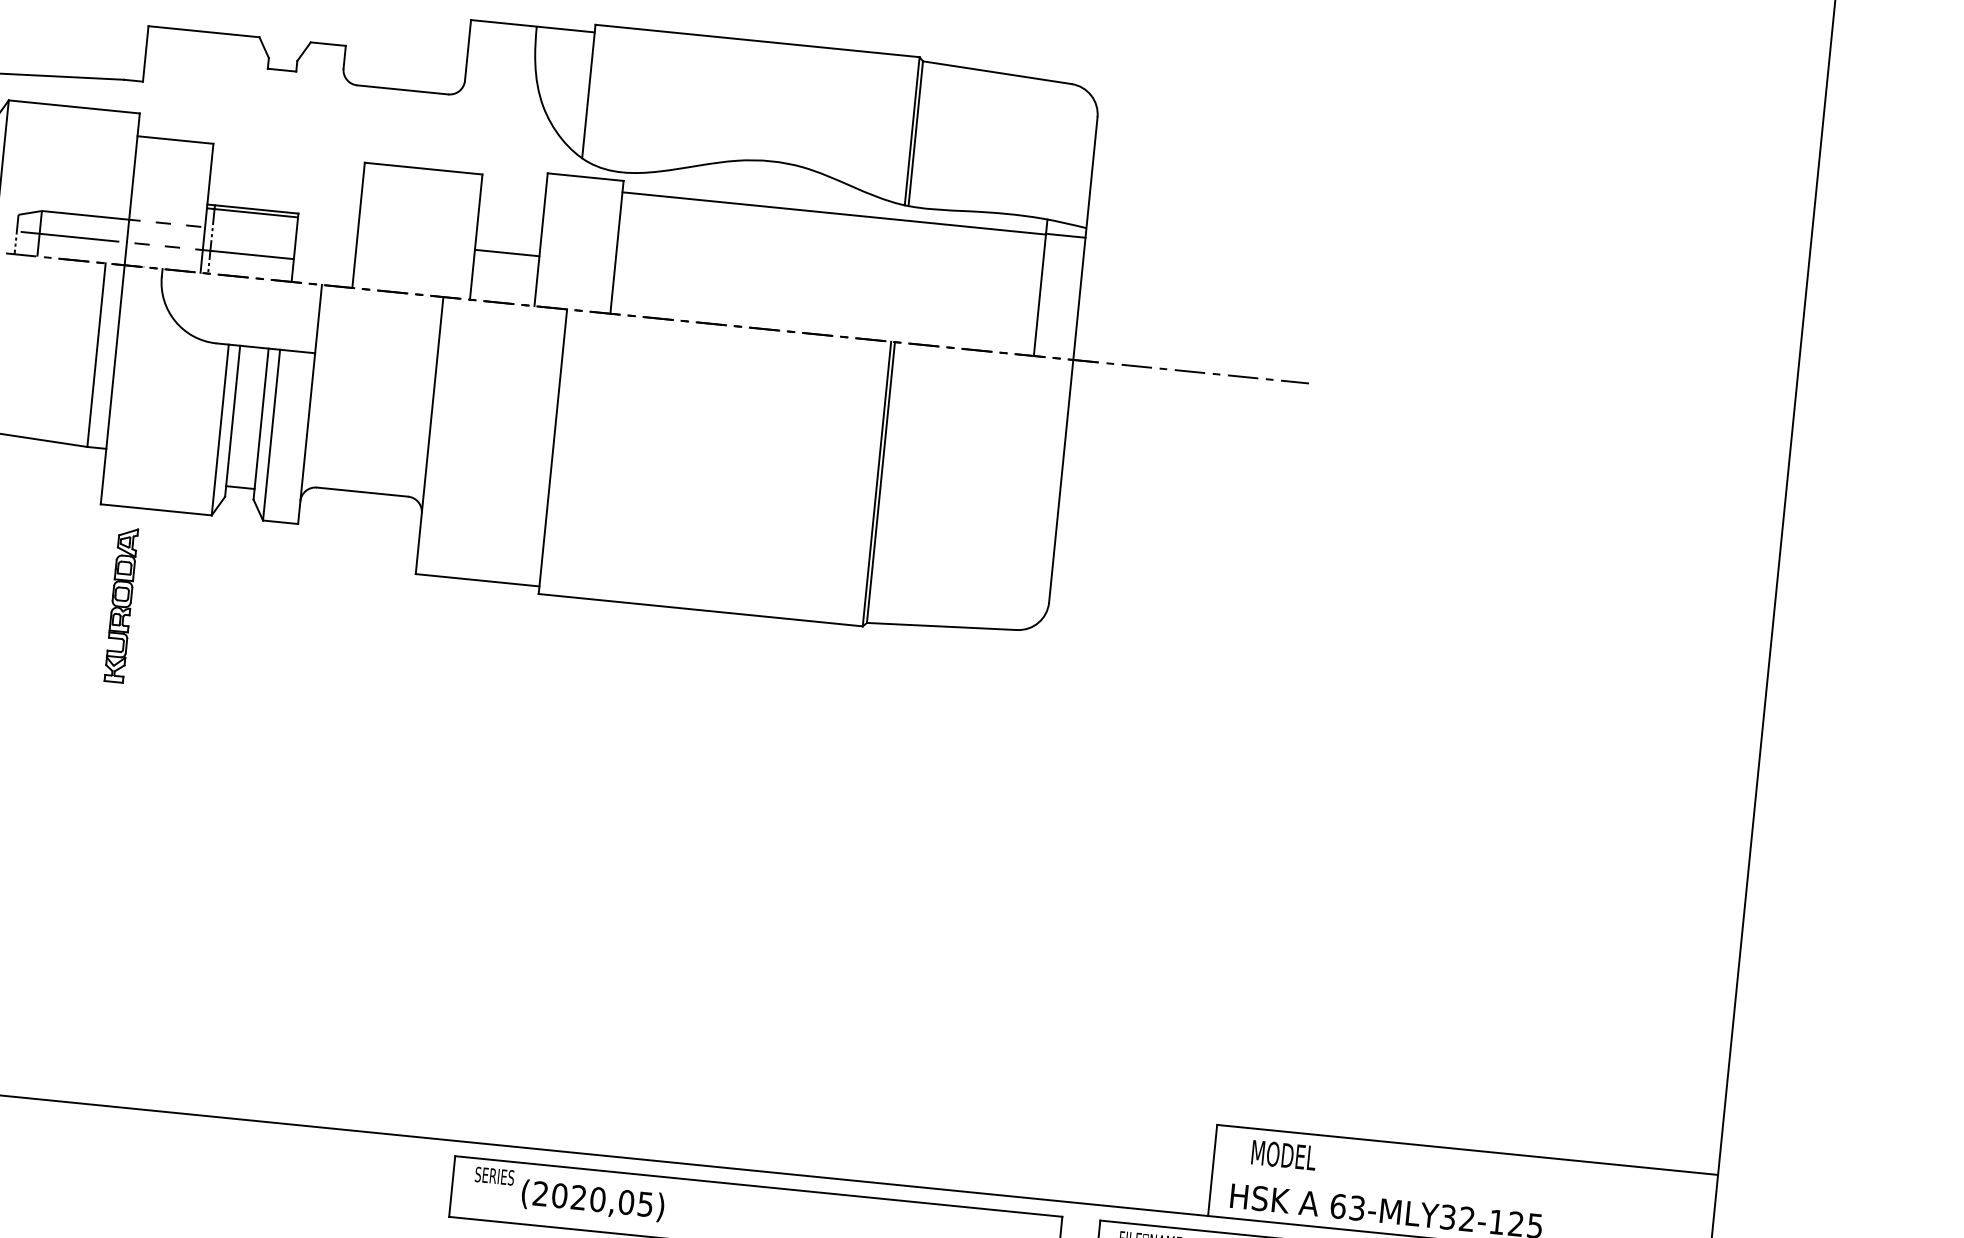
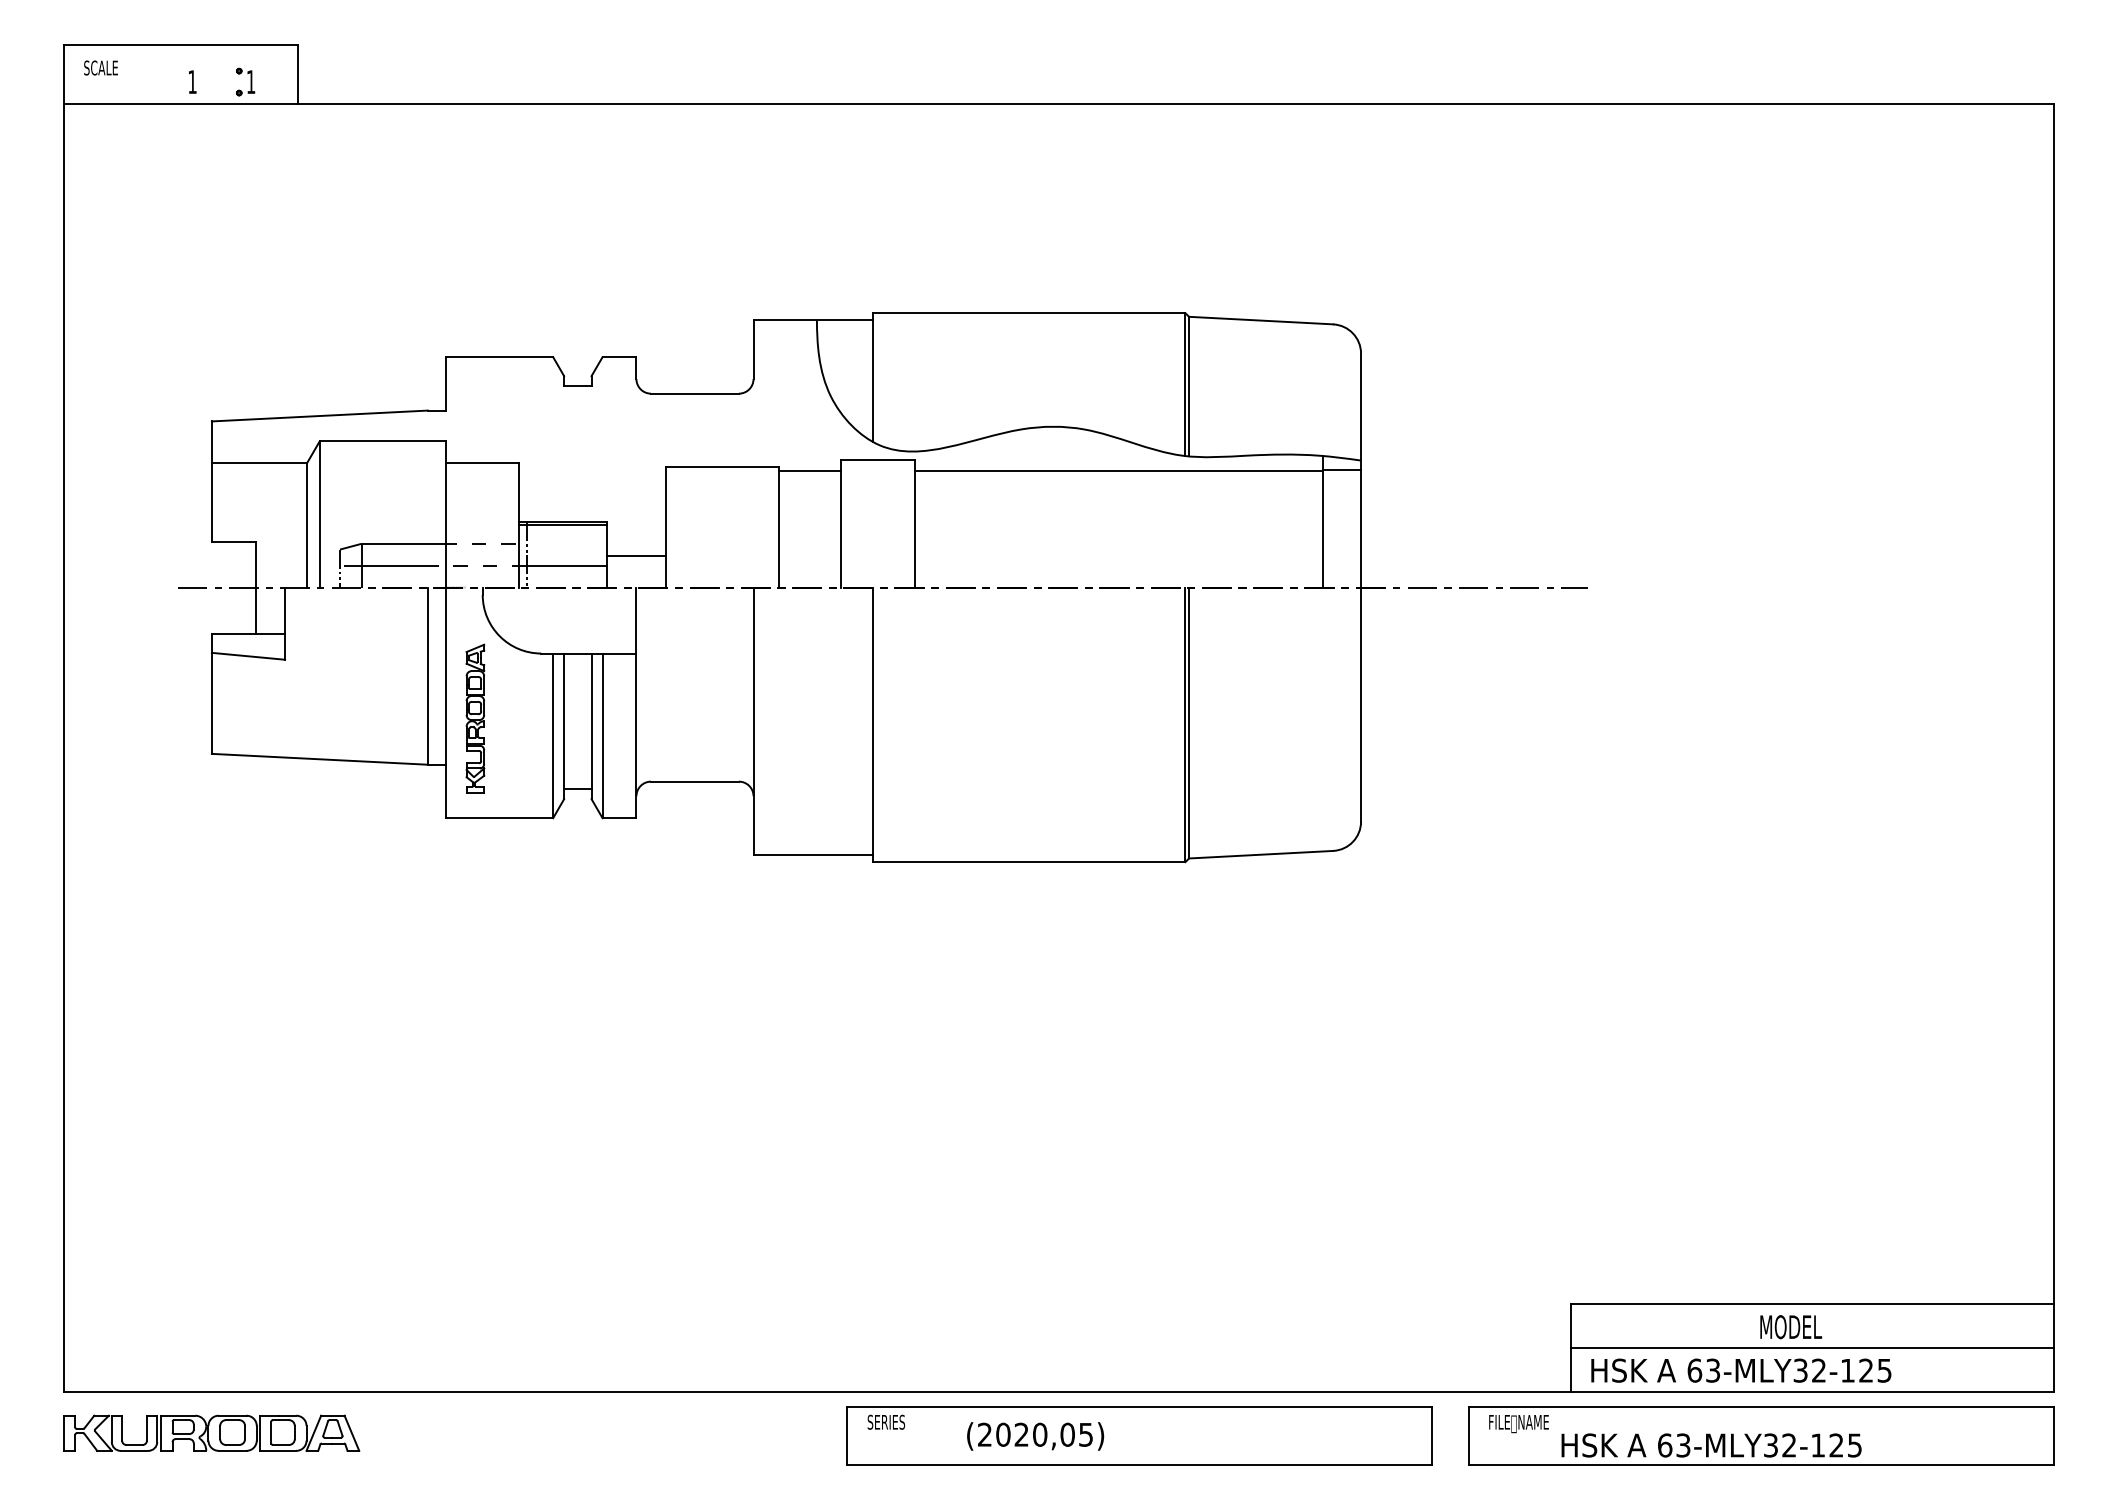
line: (325, 252) -> (636, 556), added
line: (507, 253) -> (810, 470), moved
part: (121, 605) -> (475, 718), moved
text: (1284, 1155) -> (1791, 1327), moved
line: (1462, 1195) -> (1812, 1348), added
text: (592, 1200) -> (1035, 1436), moved

